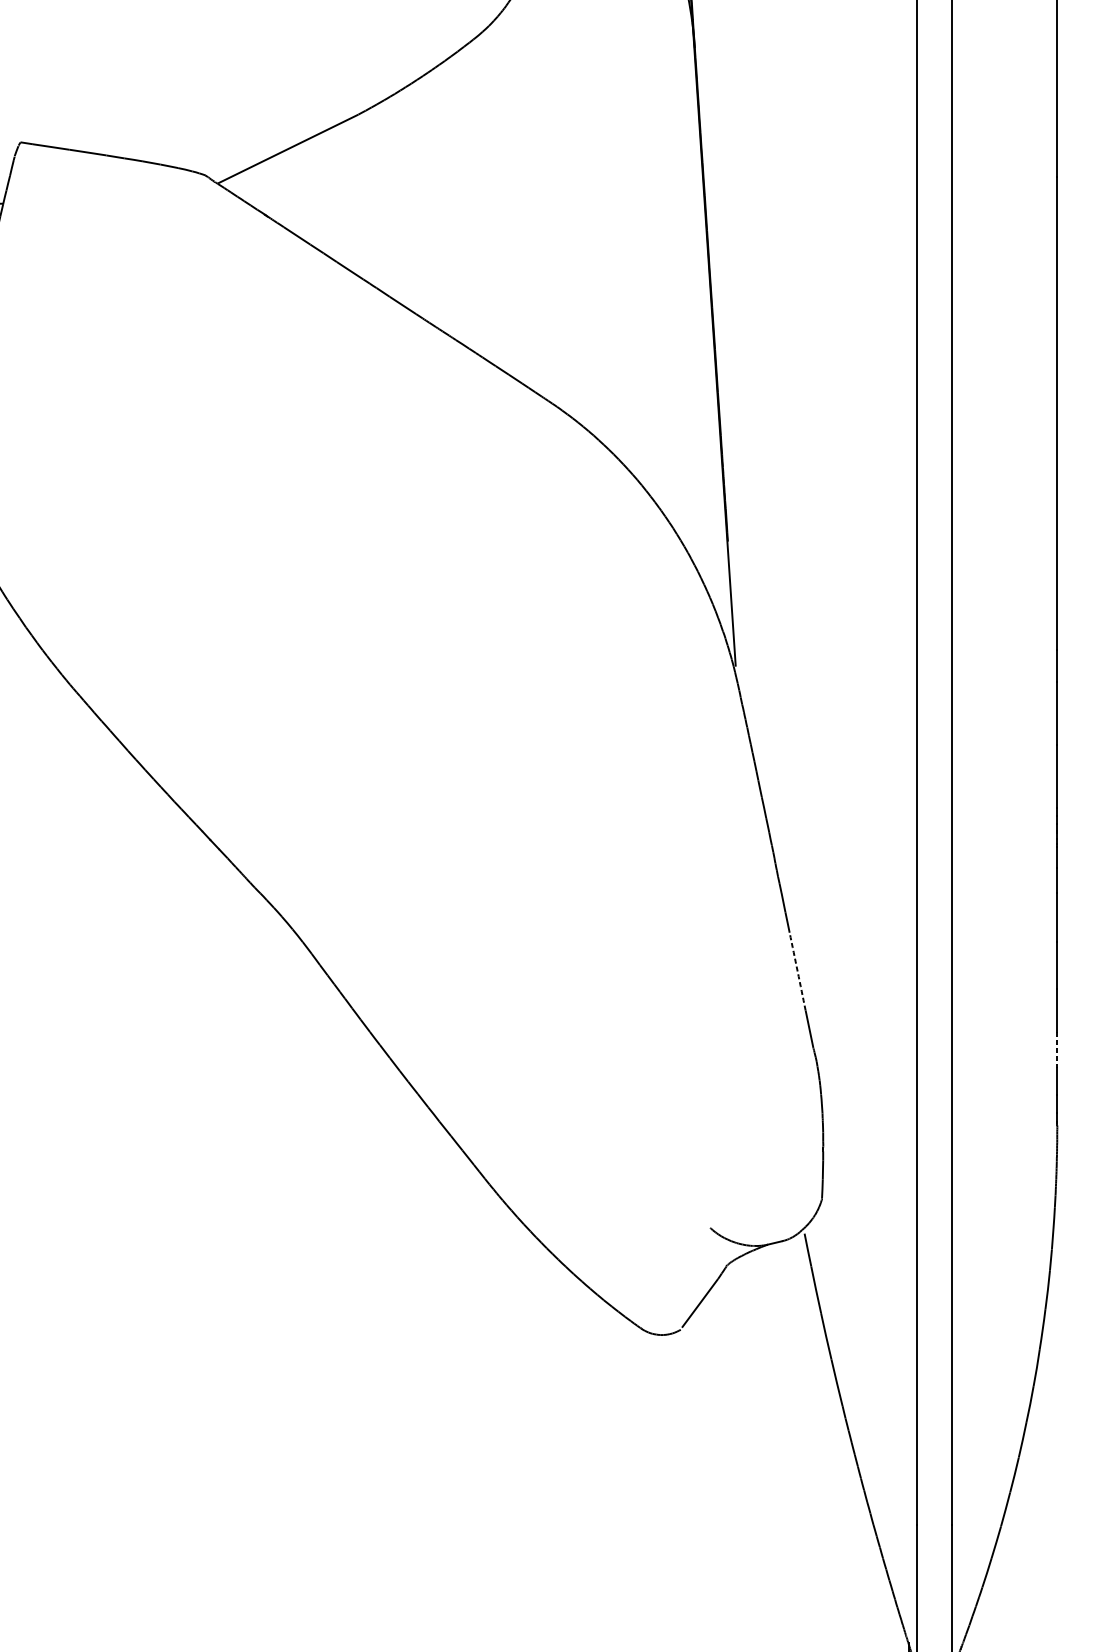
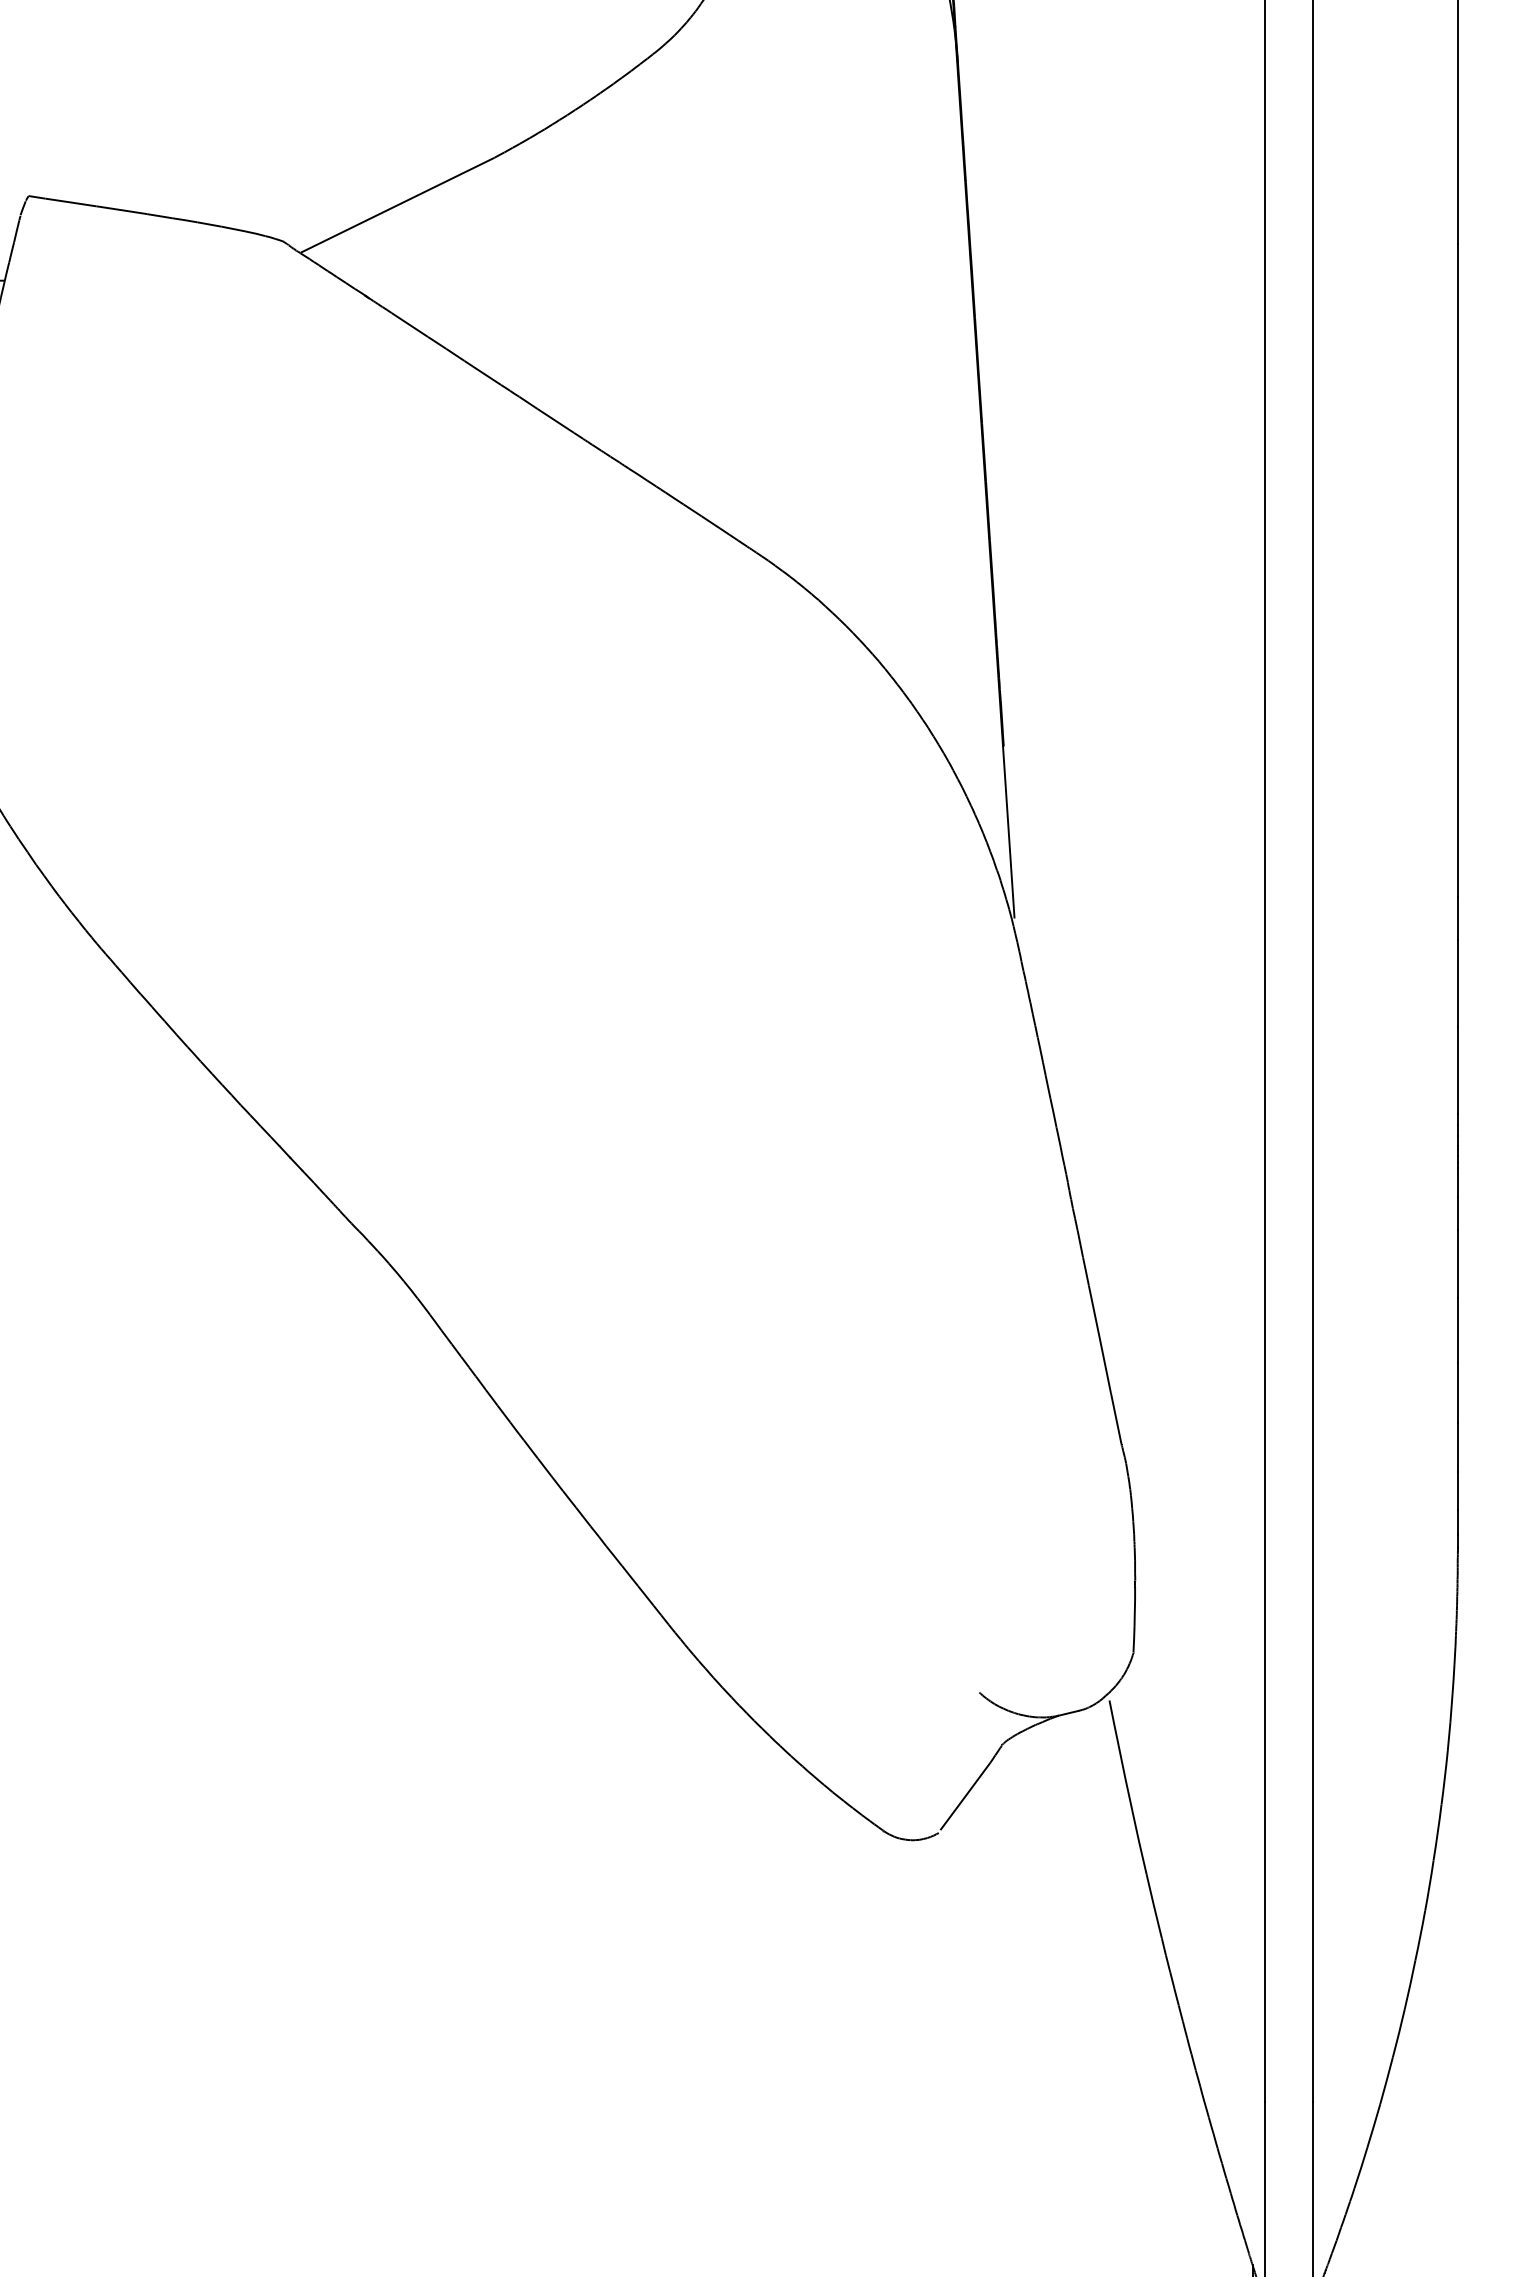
arc: (797, 971) -> (1099, 1339), dashed -> solid
line: (1057, 1050) -> (1457, 1447), dashed -> solid

